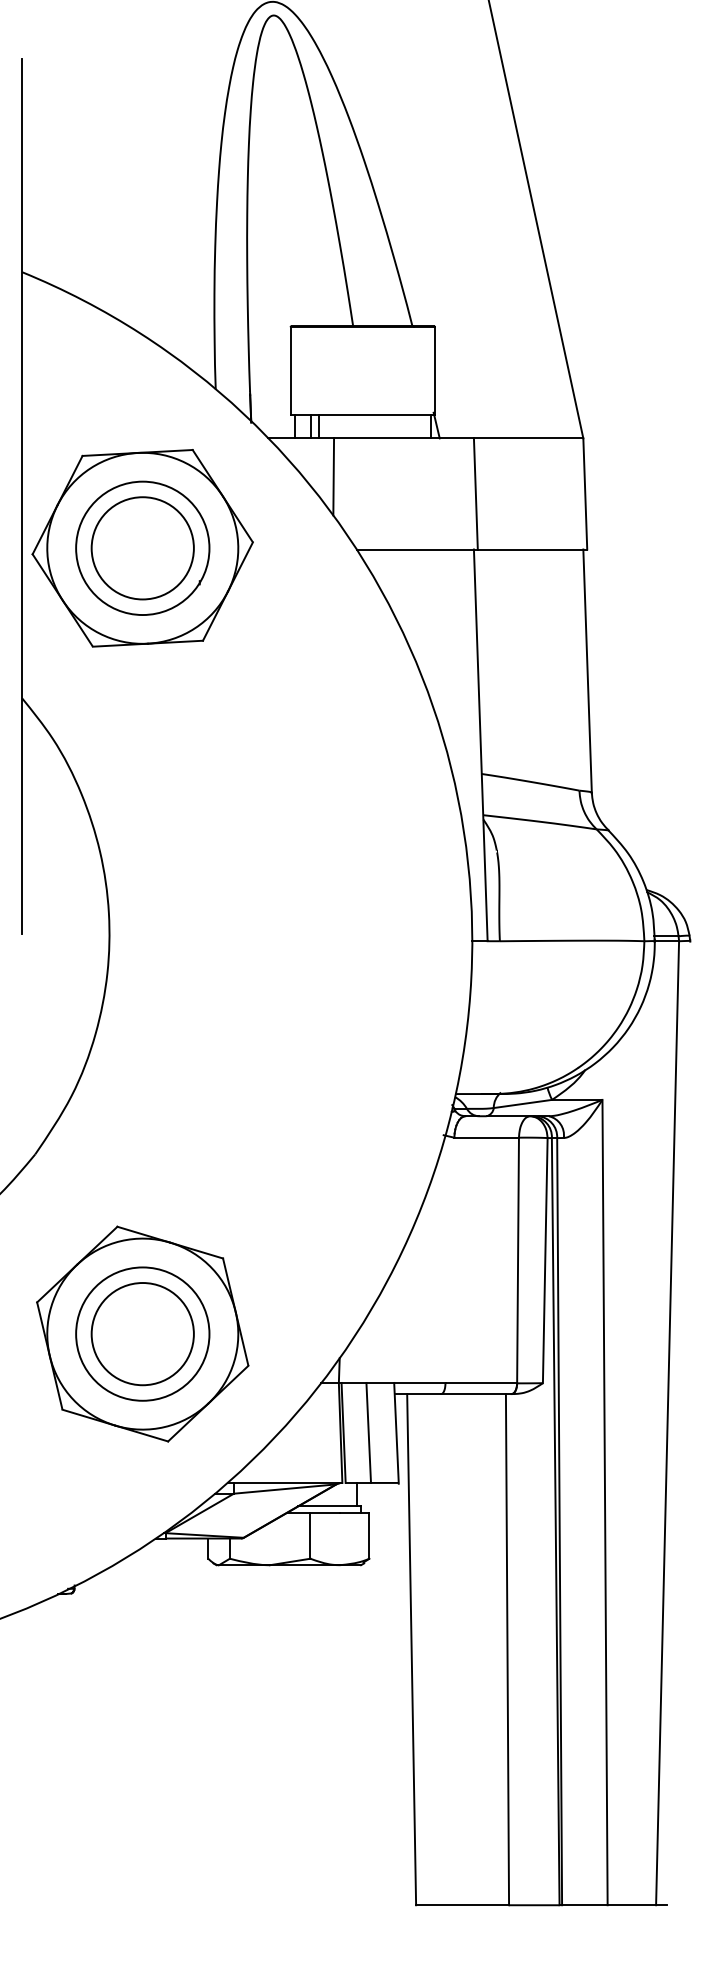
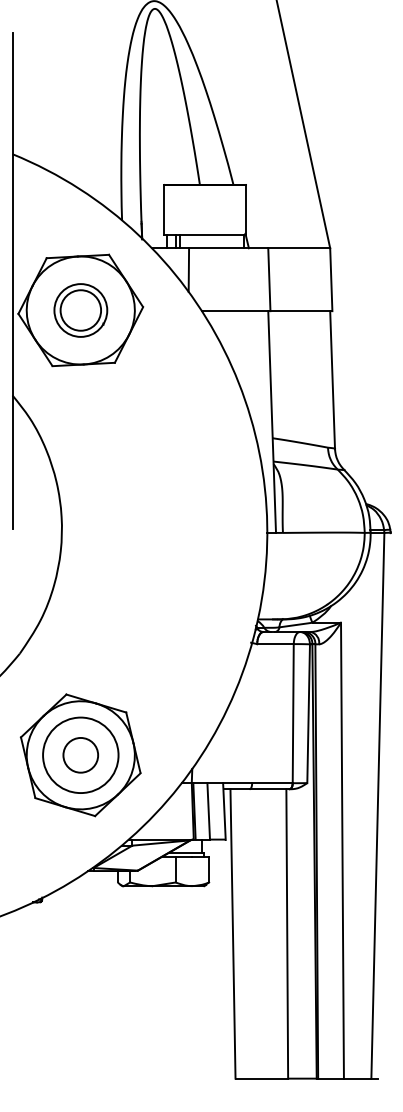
part: (142, 548) -> (80, 310), size x0.7
circle: (142, 1334) -> (80, 755), size x0.6

